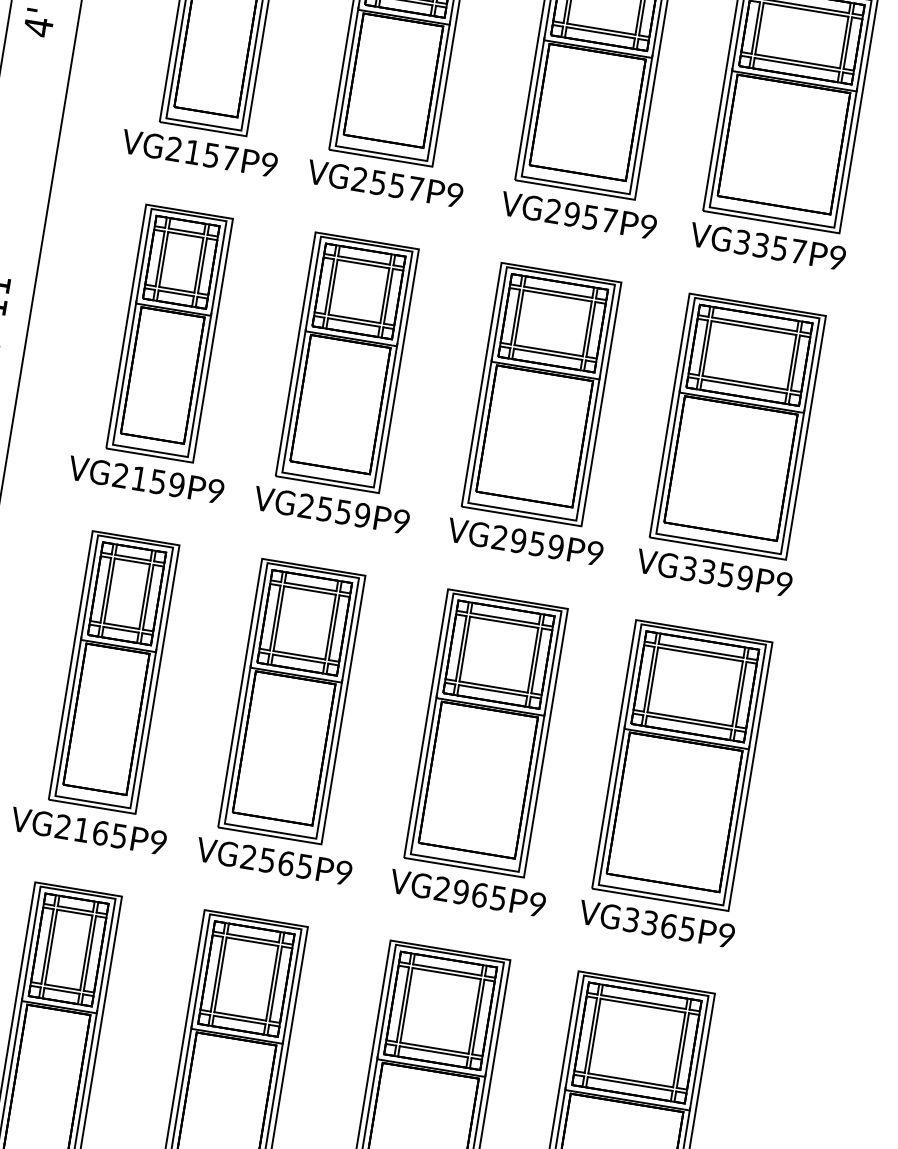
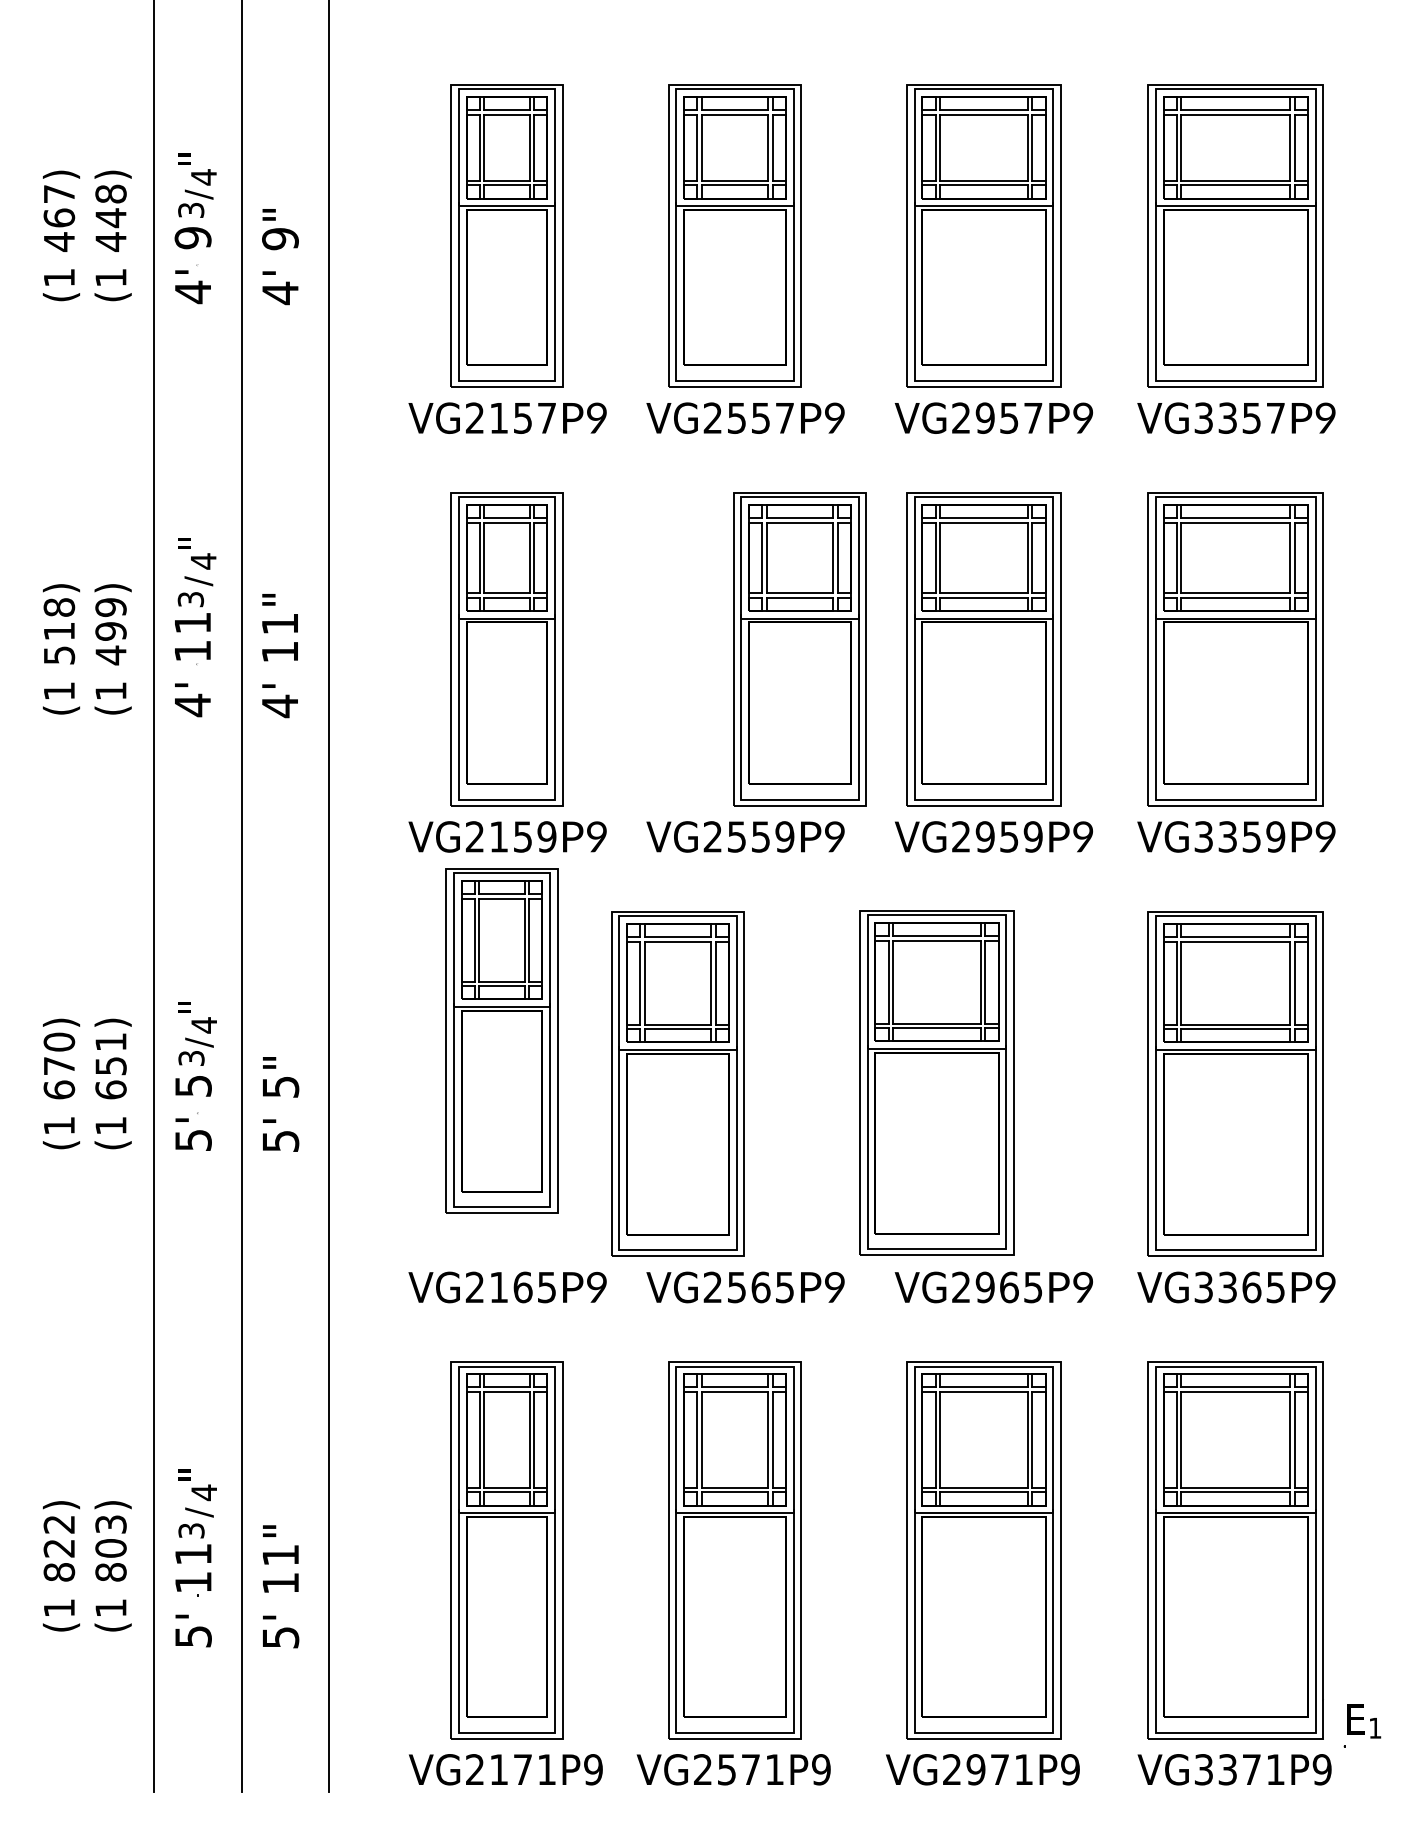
part: (347, 362) -> (799, 649), moved
part: (113, 672) -> (501, 1040), moved
part: (291, 701) -> (677, 1083), moved
part: (485, 732) -> (936, 1082), moved

